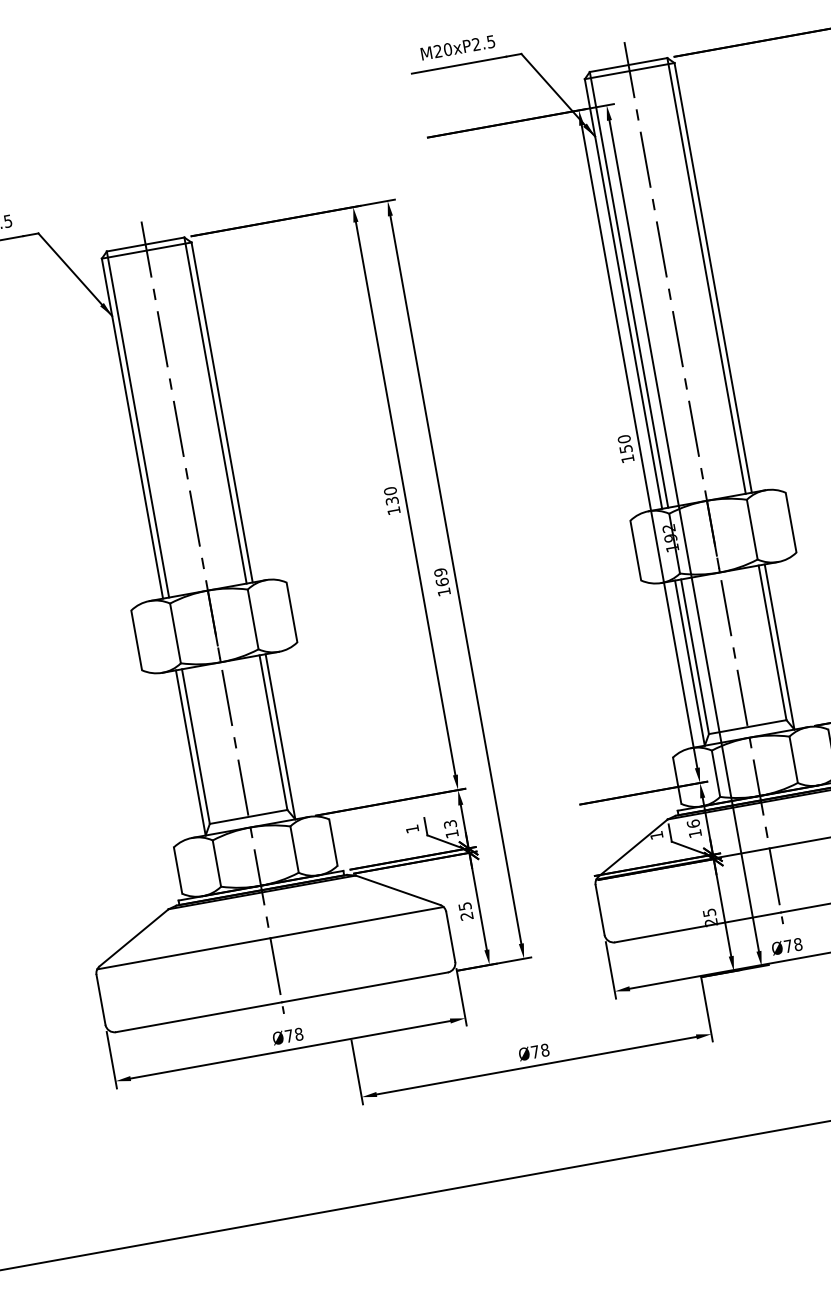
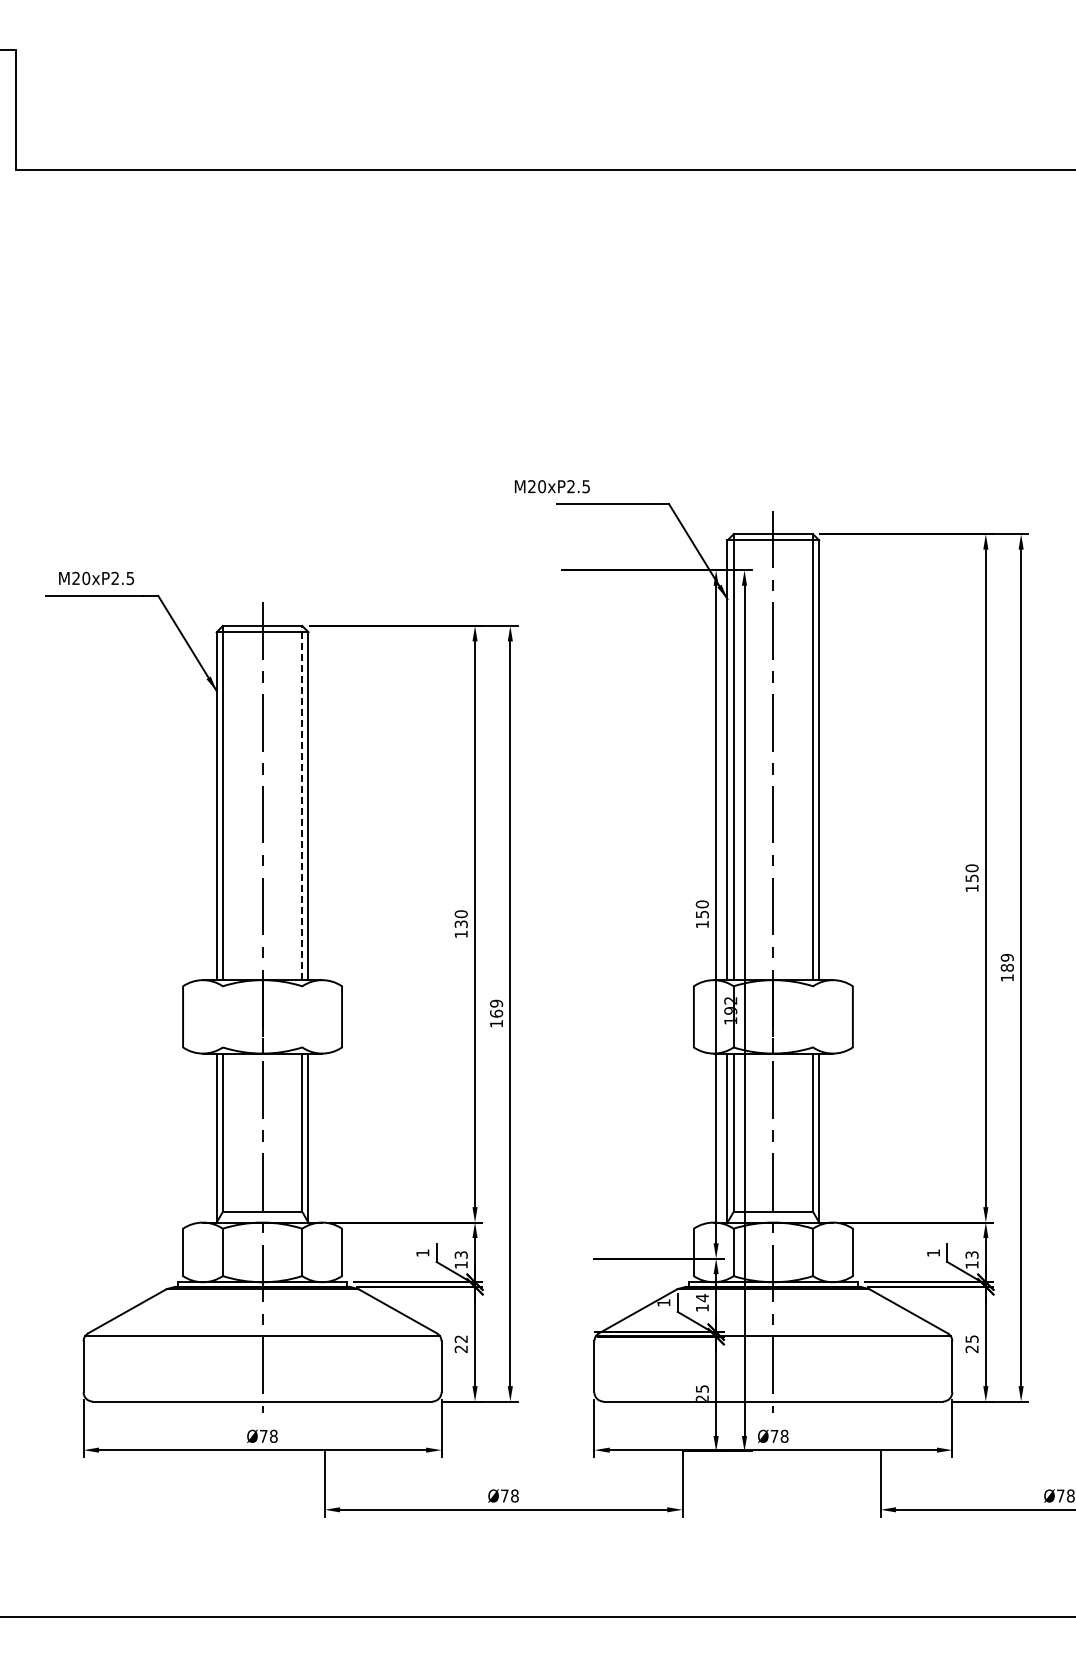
text: (457, 47) -> (551, 486), moved
line: (215, 409) -> (302, 802), solid -> dashed
line: (752, 529) -> (813, 1016), removed
line: (253, 619) -> (302, 1016), removed
line: (175, 633) -> (222, 1016), removed
text: (692, 824) -> (701, 1298), 16 -> 14
text: (464, 905) -> (460, 1338), 25 -> 22

